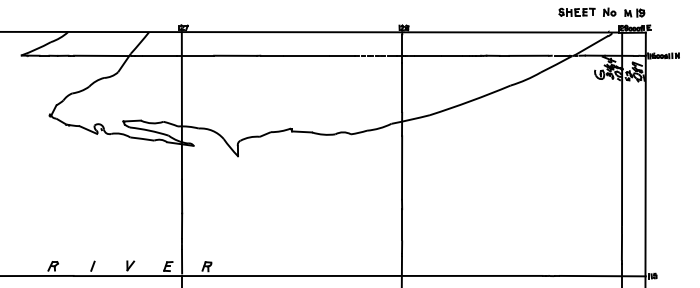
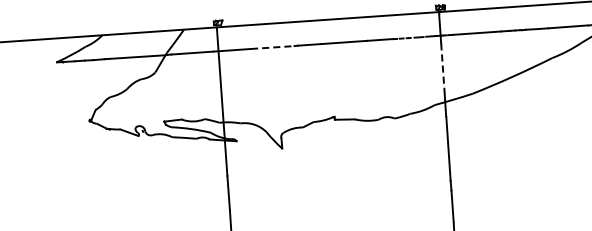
line: (235, 55) -> (272, 47), solid -> dashed
line: (402, 87) -> (443, 67), solid -> dashed

